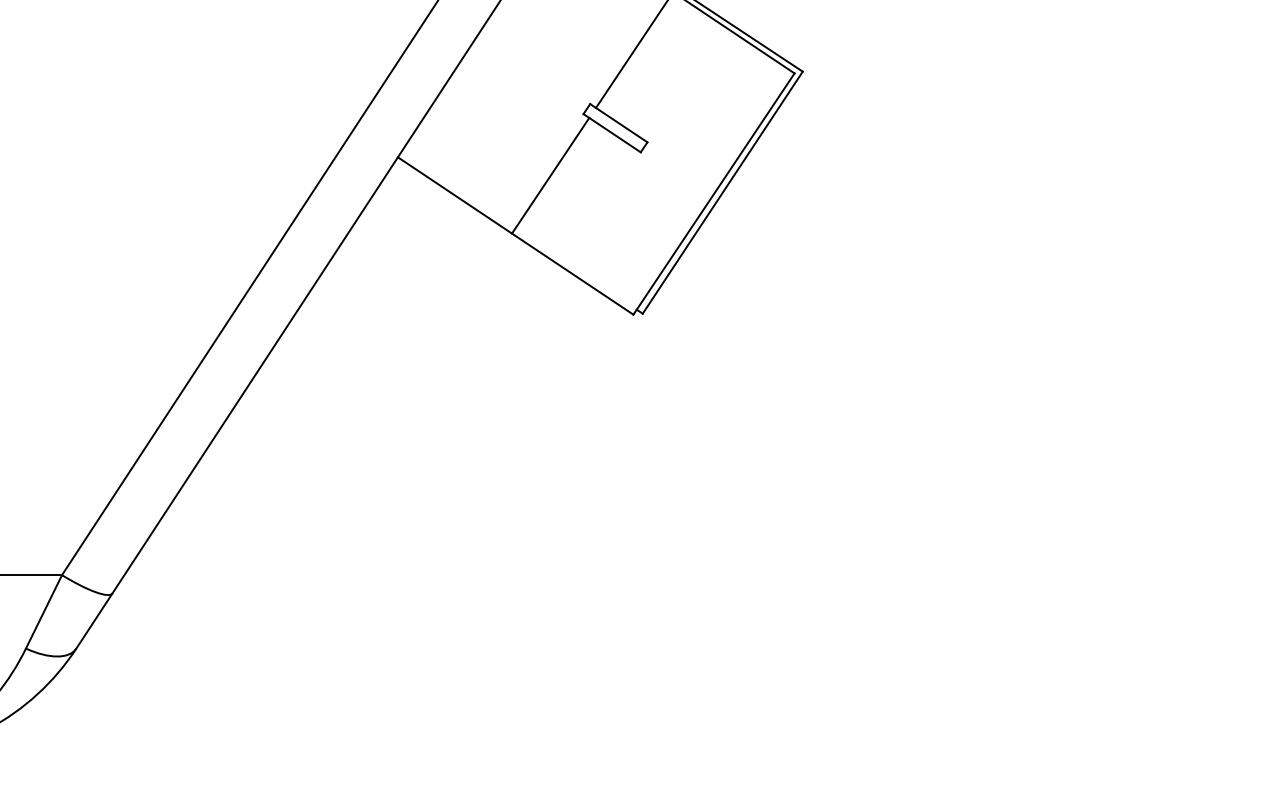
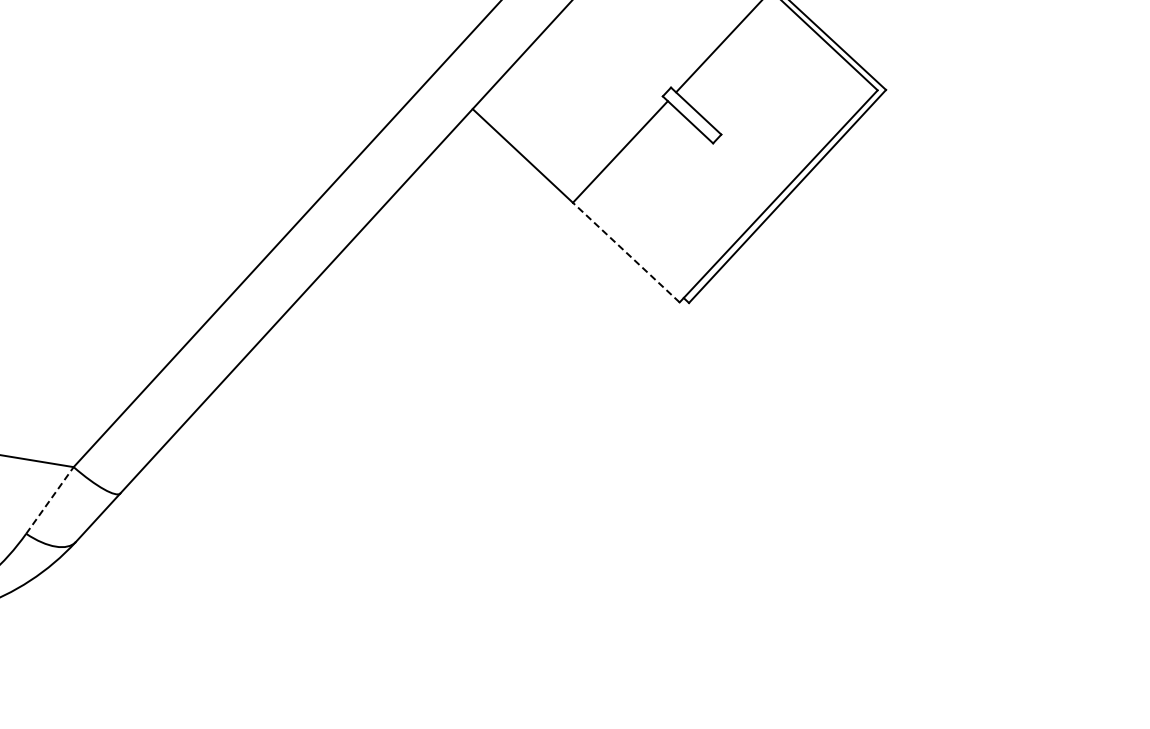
line: (572, 273) -> (626, 251), solid -> dashed
line: (44, 611) -> (50, 500), solid -> dashed

